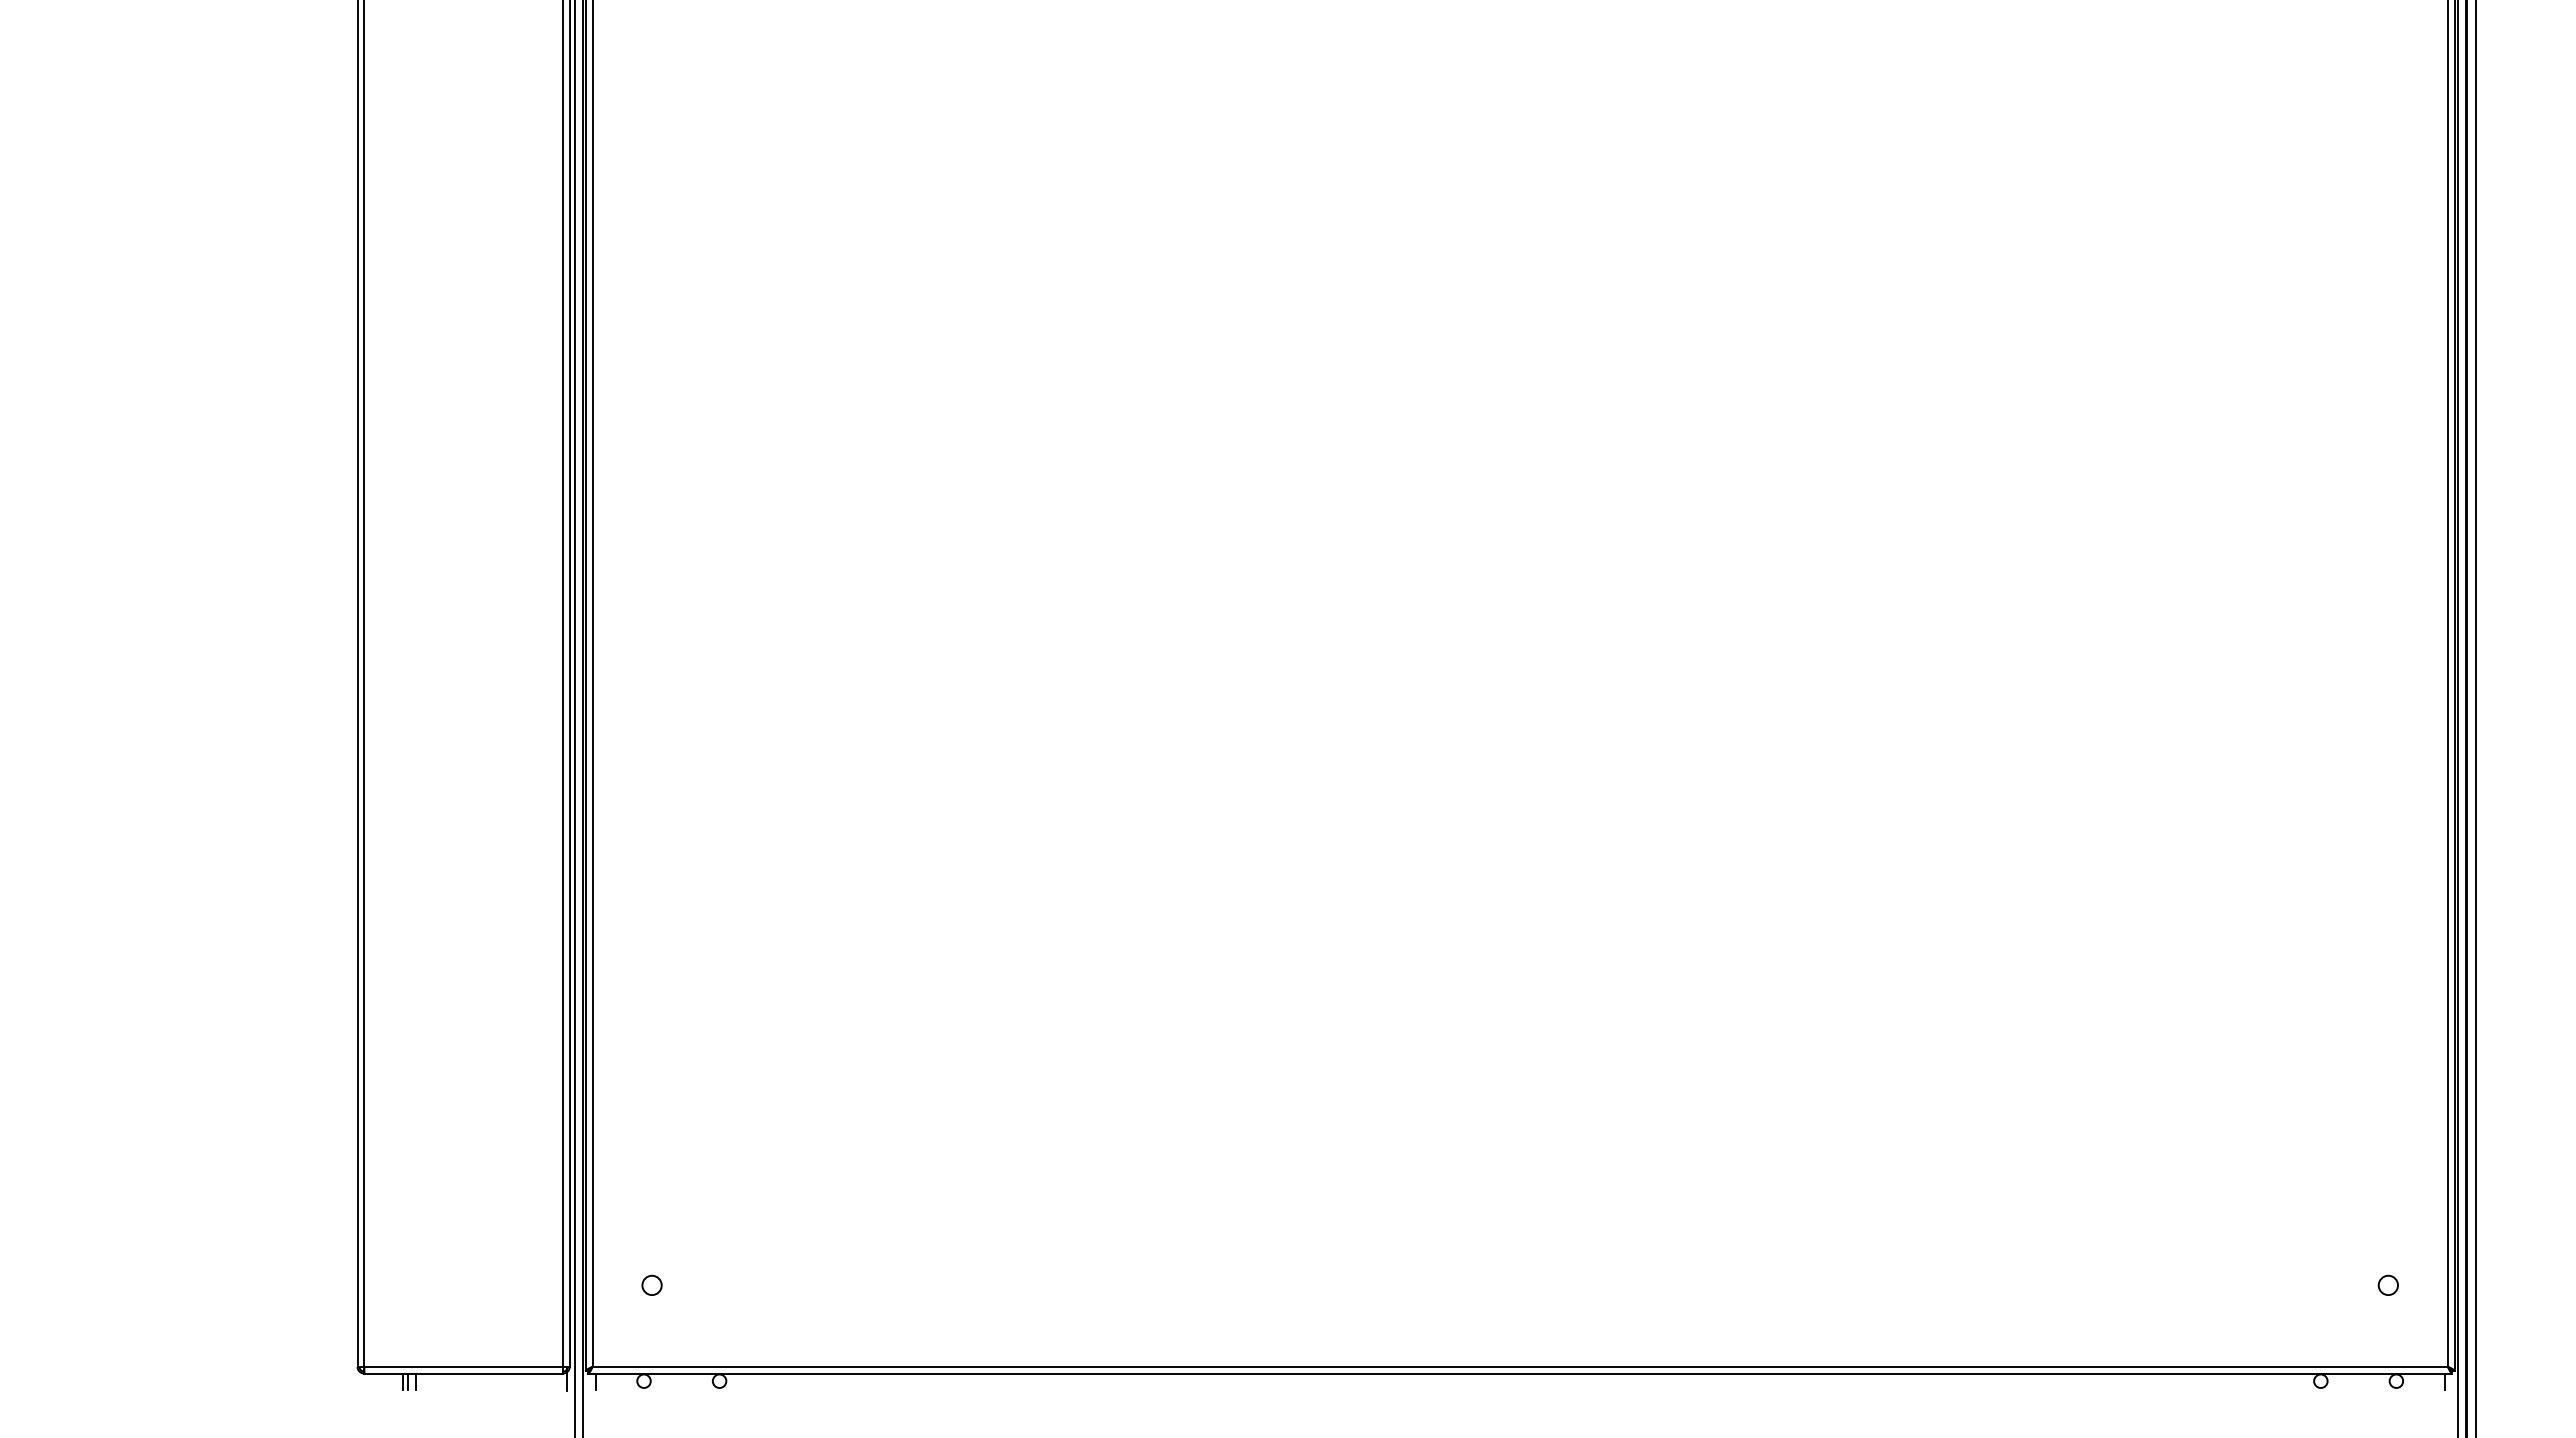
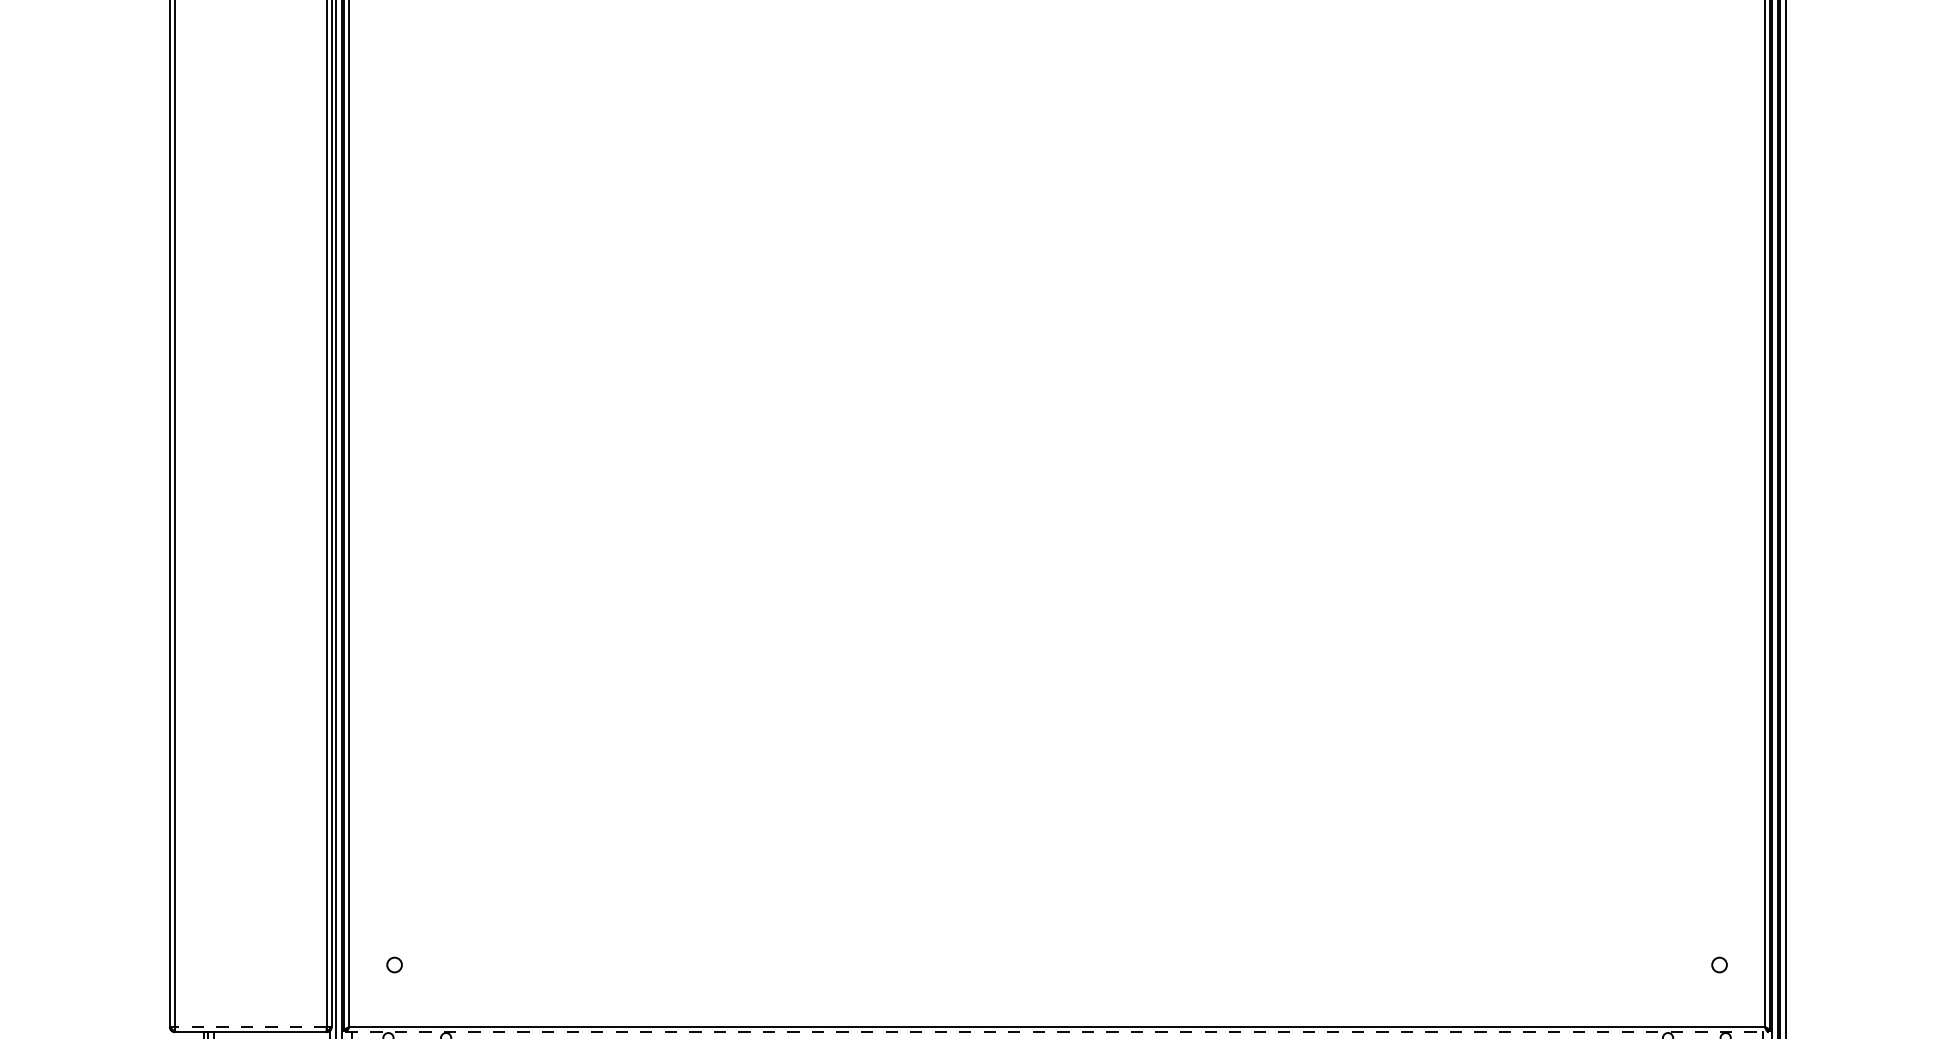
line: (463, 1366) -> (250, 1026), solid -> dashed
line: (1520, 1373) -> (1057, 1032), solid -> dashed

